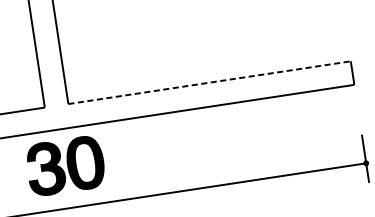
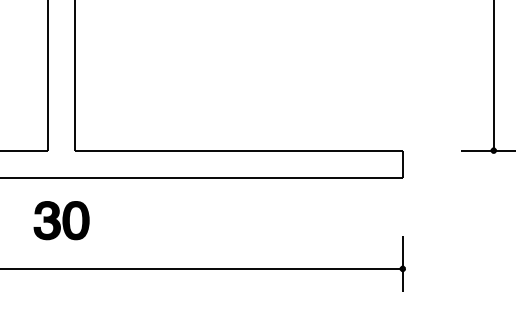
line: (209, 82) -> (239, 150), dashed -> solid
part: (65, 166) -> (61, 220), size x0.62

